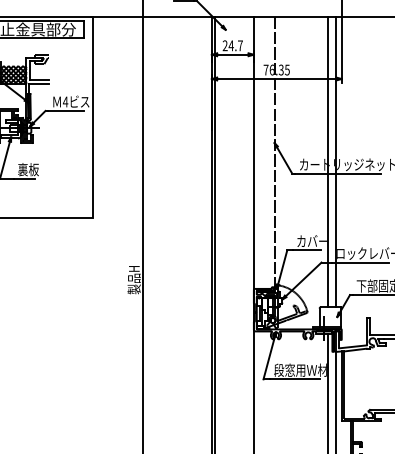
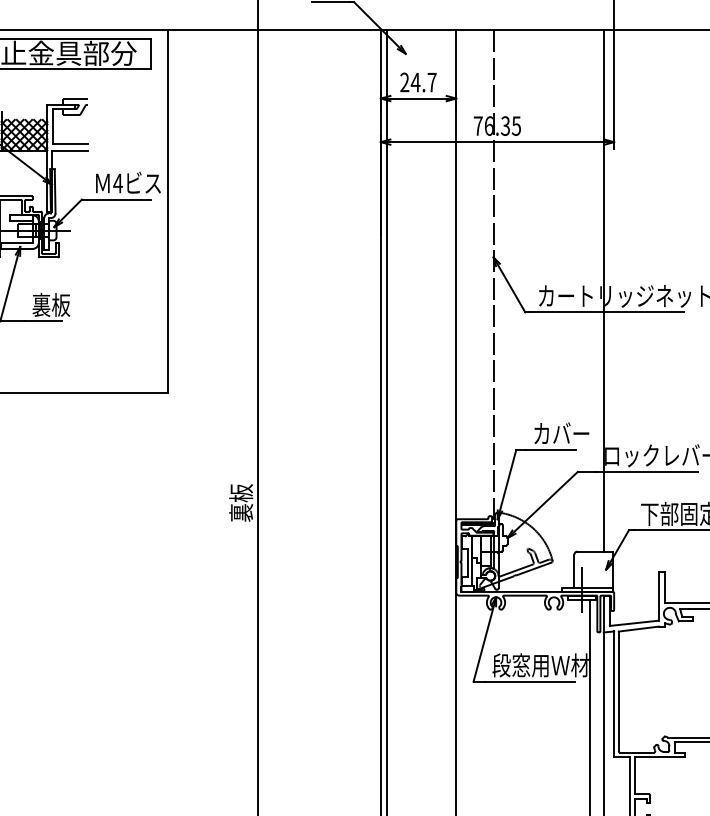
line: (328, 161) -> (590, 290), removed
text: (133, 280) -> (240, 504), 製品H -> 裏板

